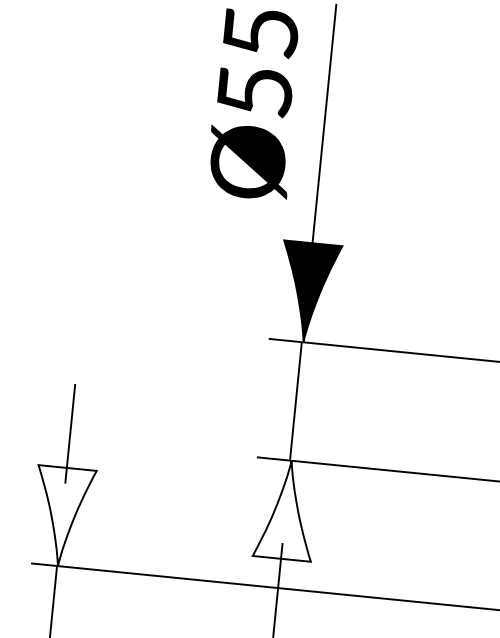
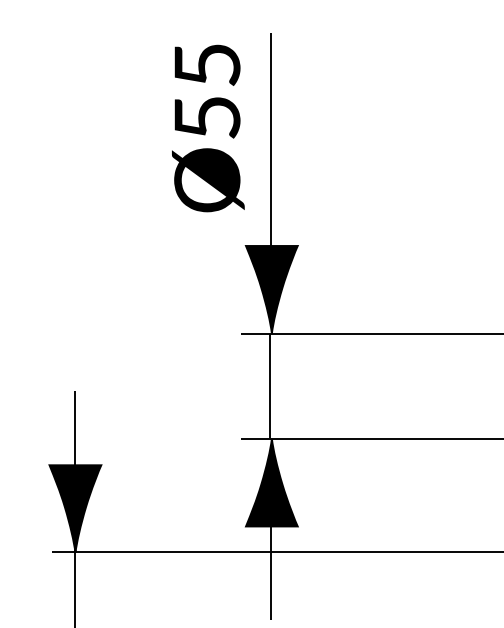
fill: (286, 509) -> (271, 482), added
fill: (62, 516) -> (75, 508), added

